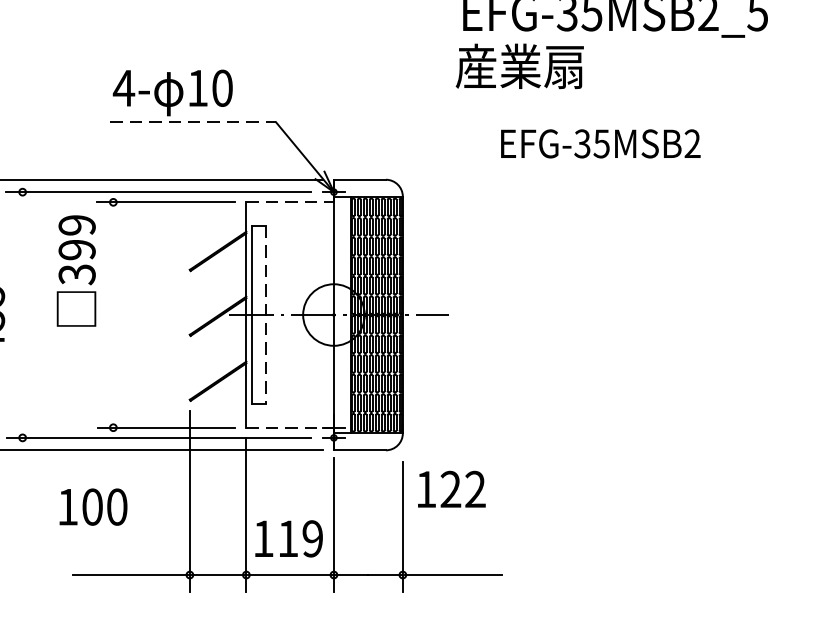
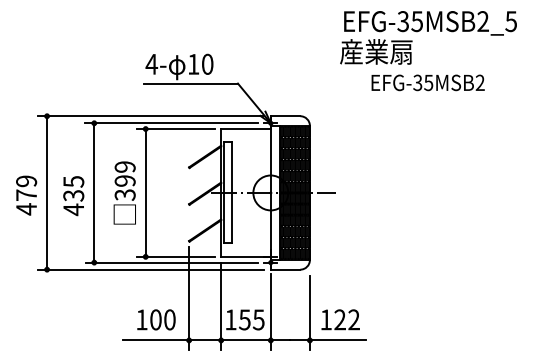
line: (194, 122) -> (191, 83), dashed -> solid
text: (599, 143) -> (427, 82), moved
line: (291, 203) -> (246, 129), dashed -> solid
text: (75, 270) -> (124, 192), moved
line: (23, 314) -> (94, 192), added
line: (112, 314) -> (145, 192), added
line: (266, 315) -> (232, 193), dashed -> solid
line: (291, 427) -> (246, 256), dashed -> solid
text: (451, 488) -> (340, 319), moved
text: (93, 506) -> (156, 319), moved
text: (299, 538) -> (251, 319), 119 -> 155

